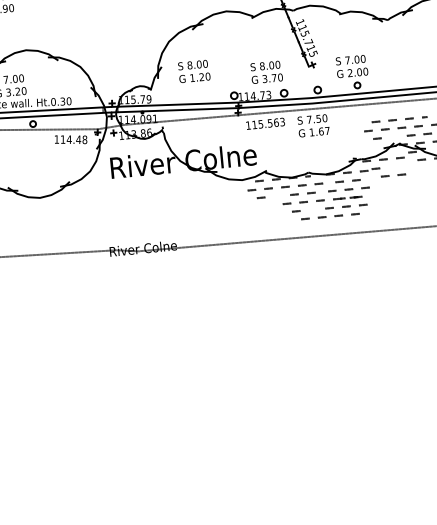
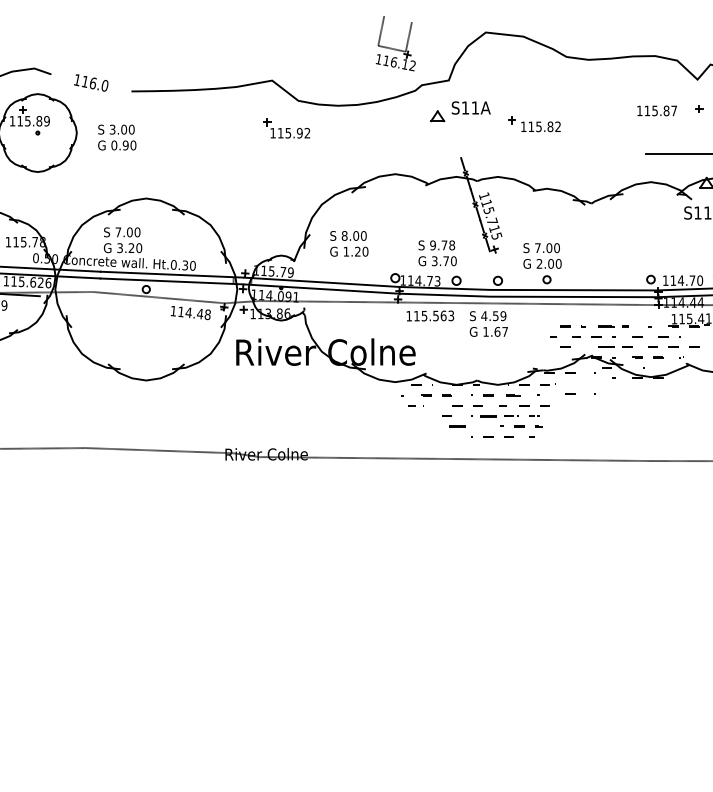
text: (270, 65) -> (442, 245), 8.00 -> 9.78
part: (409, 118) -> (606, 326), size x1.6
text: (316, 119) -> (493, 316), 7.50 -> 4.59
part: (410, 135) -> (606, 346), size x1.6
part: (339, 181) -> (513, 395), size x1.6
part: (261, 197) -> (416, 405), size x1.6
part: (320, 200) -> (488, 415), size x1.6
part: (296, 211) -> (457, 426), size x1.6

